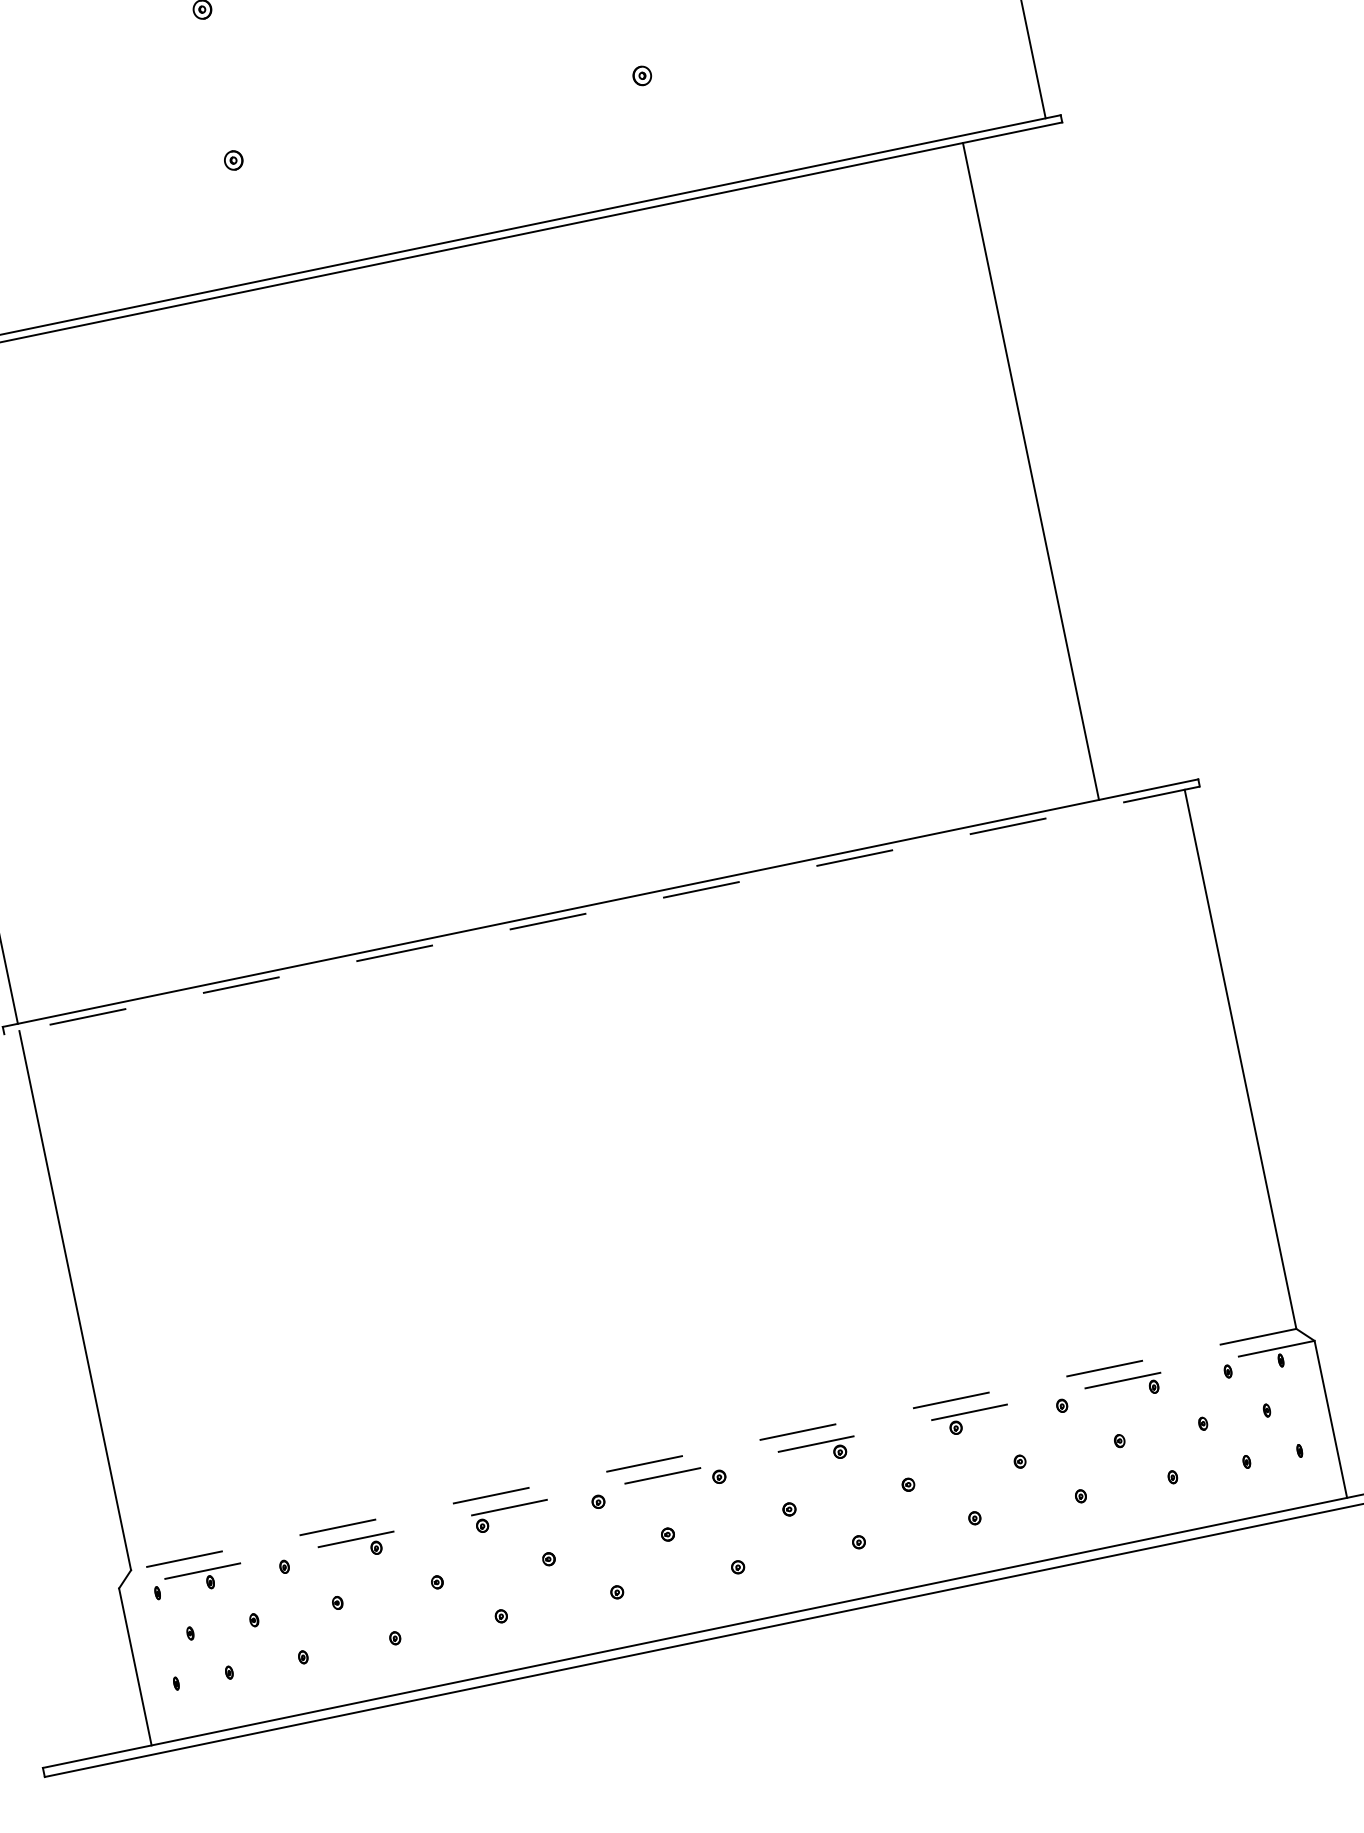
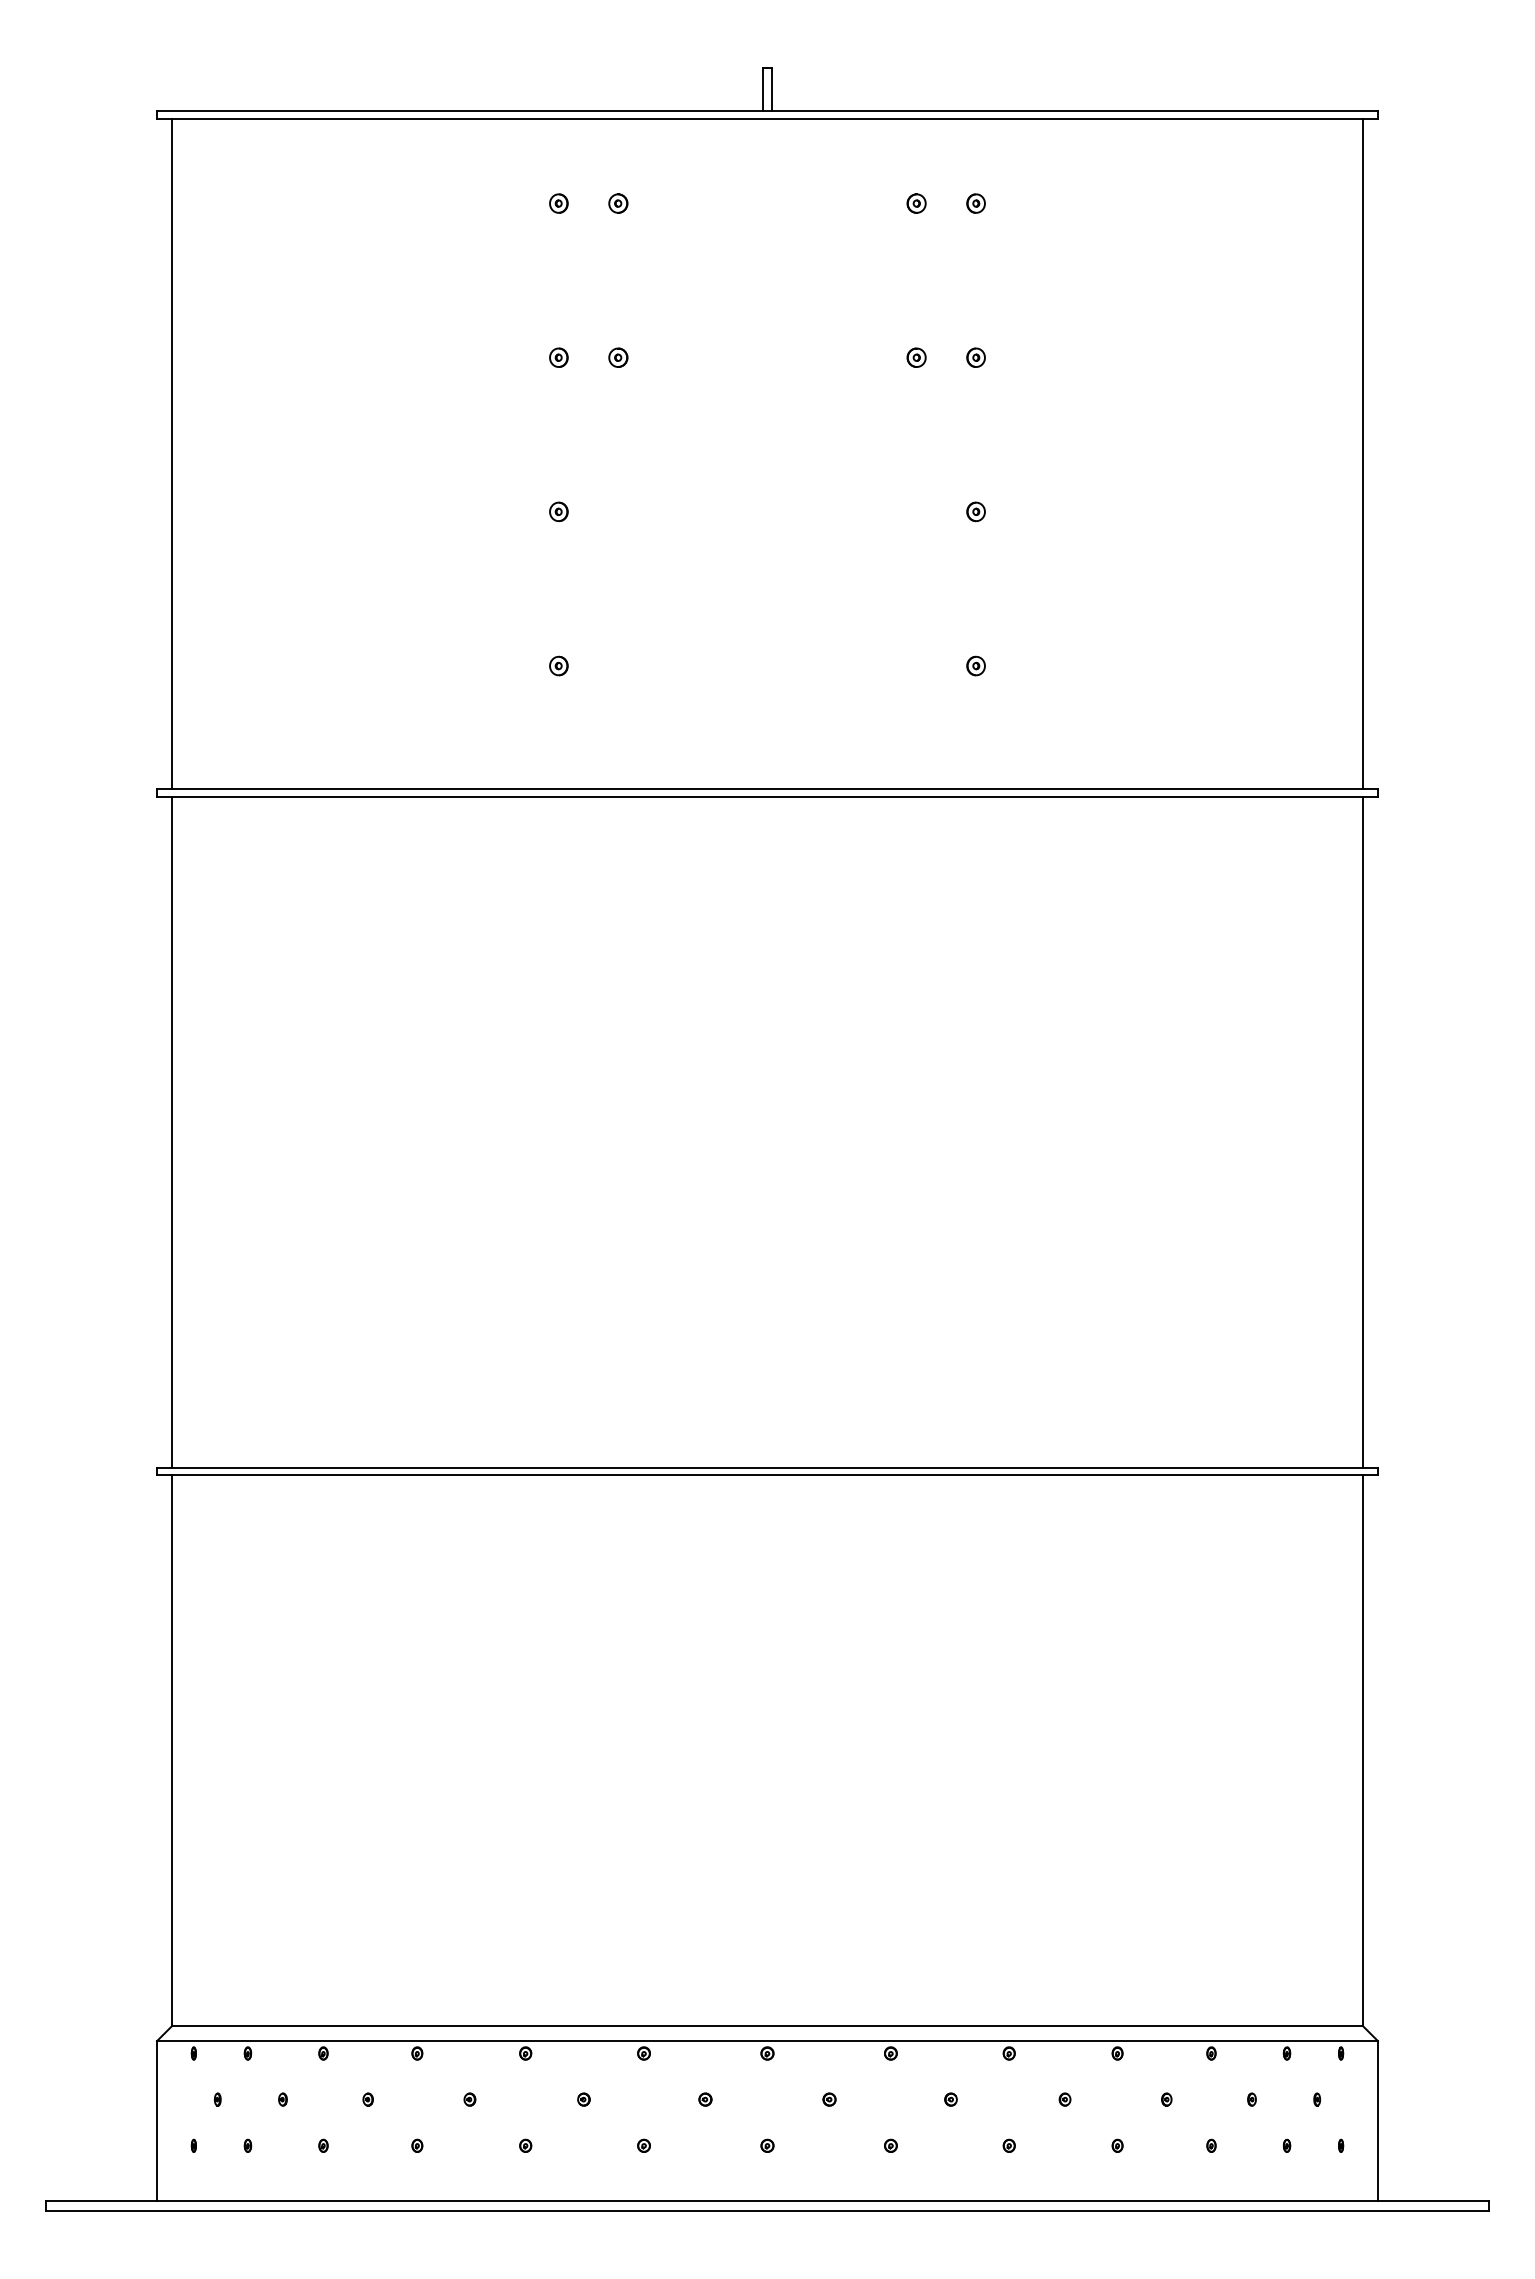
line: (1030, 470) -> (1362, 1131), moved
line: (602, 910) -> (767, 1475), dashed -> solid
line: (713, 1449) -> (767, 2025), dashed -> solid
line: (716, 1465) -> (767, 2041), dashed -> solid

